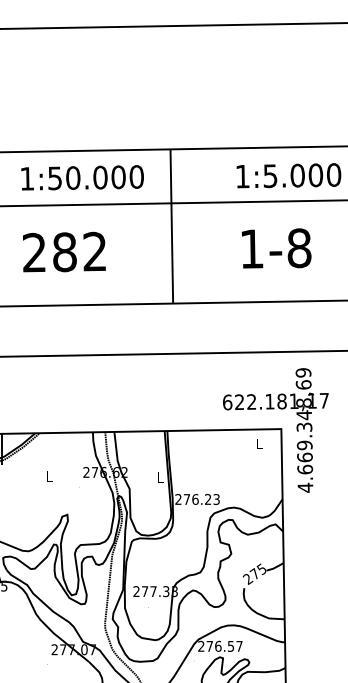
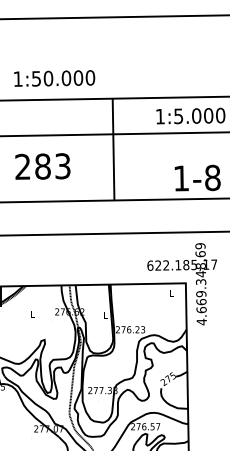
text: (82, 177) -> (54, 78), moved
text: (276, 247) -> (197, 177), moved
text: (94, 252) -> (62, 166), 282 -> 283
text: (294, 400) -> (194, 264), 622.181,17 -> 622.185,17

